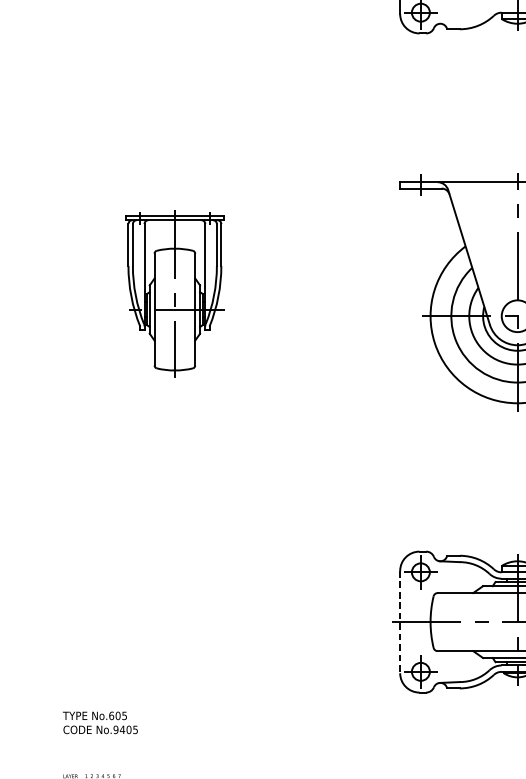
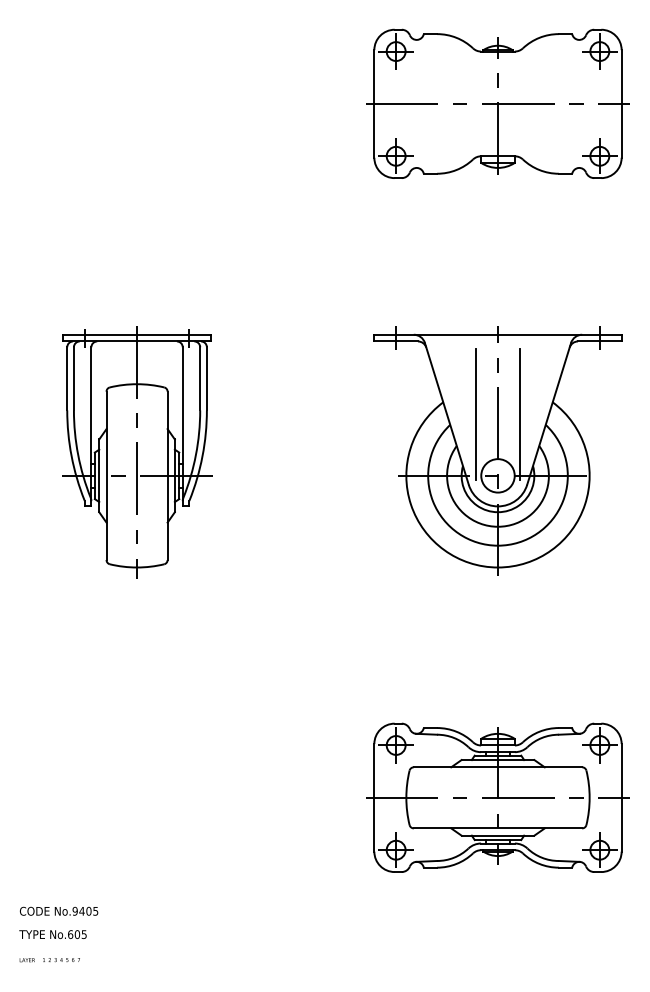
line: (497, 257) -> (476, 414), added
part: (175, 294) -> (137, 452), size x1.43
line: (400, 621) -> (374, 797), dashed -> solid
text: (94, 715) -> (52, 934), moved

